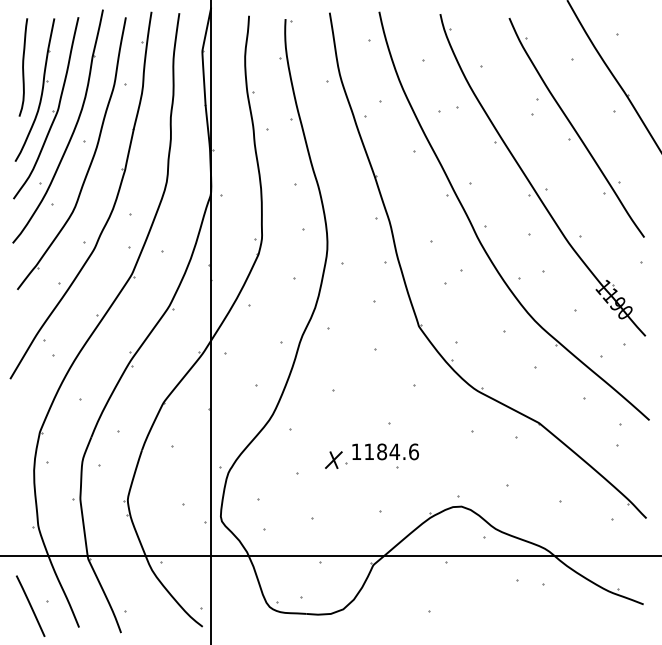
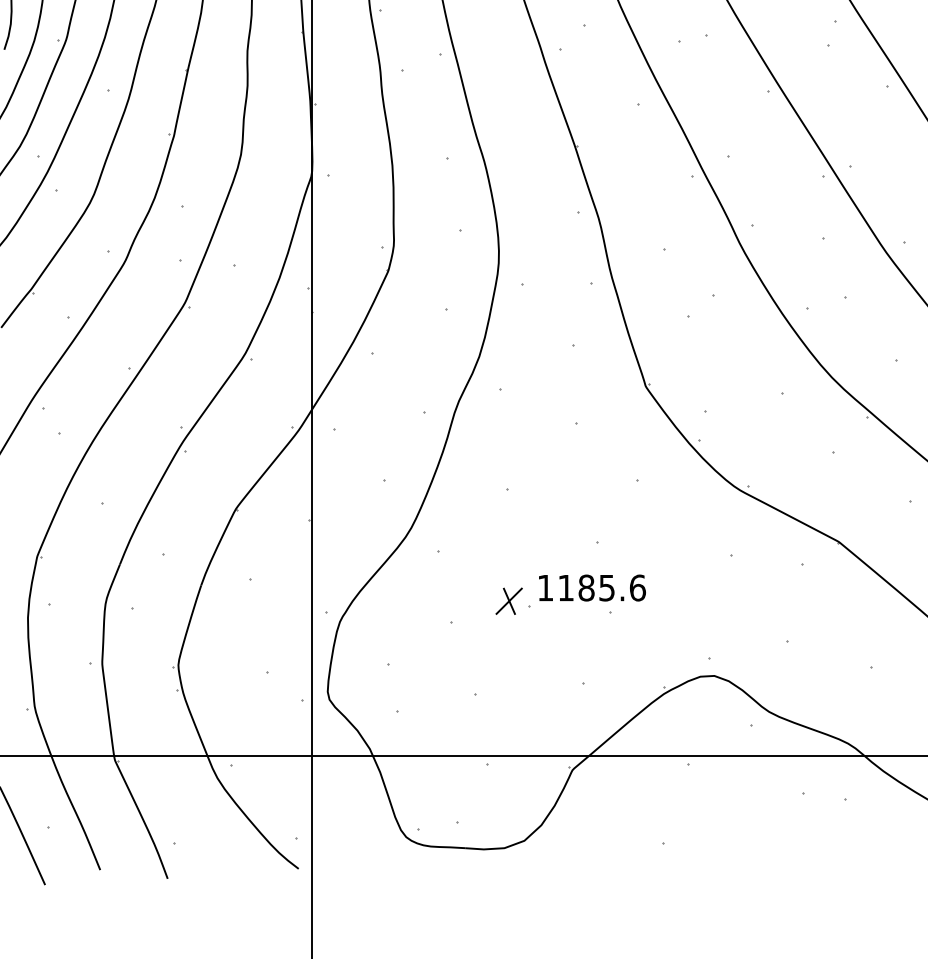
text: (394, 451) -> (606, 587), 1184.6 -> 1185.6

